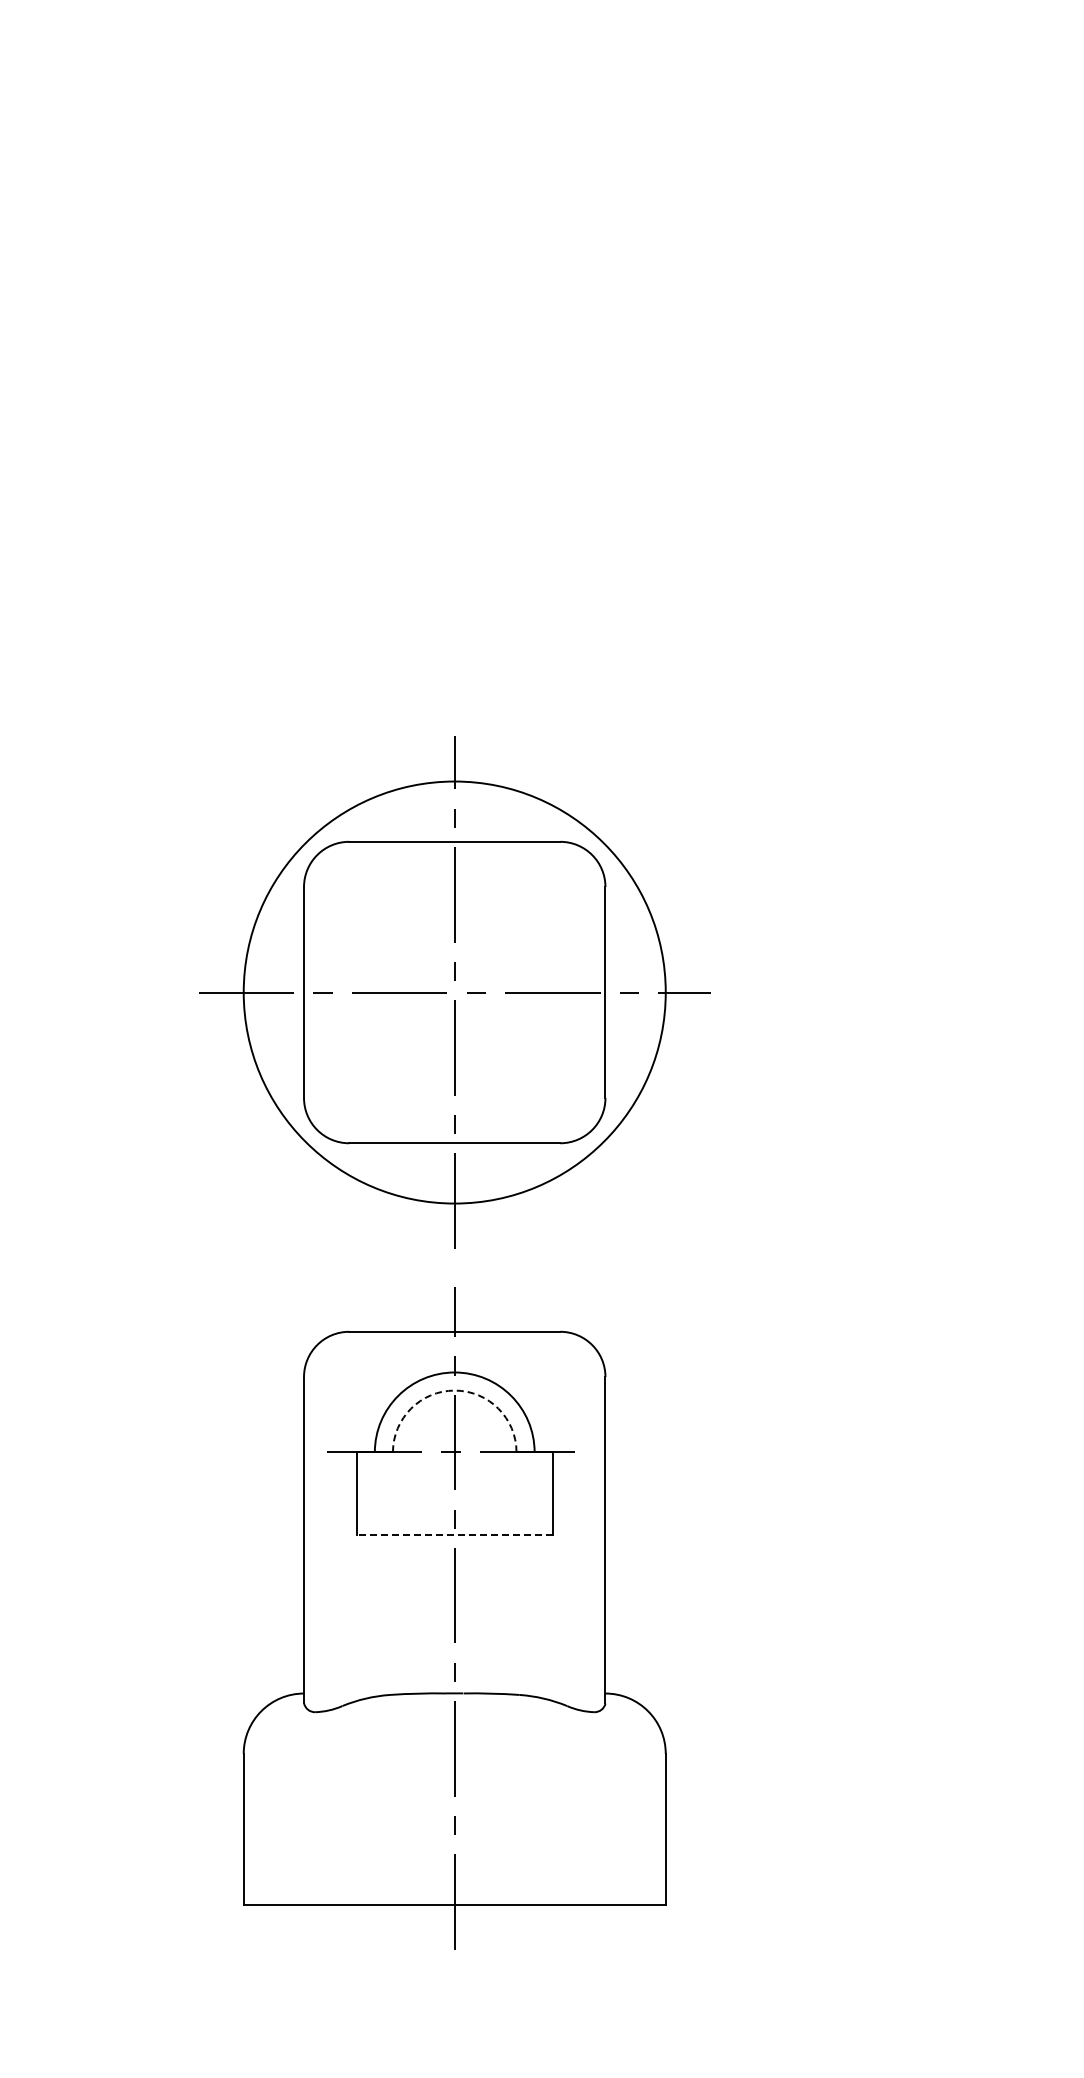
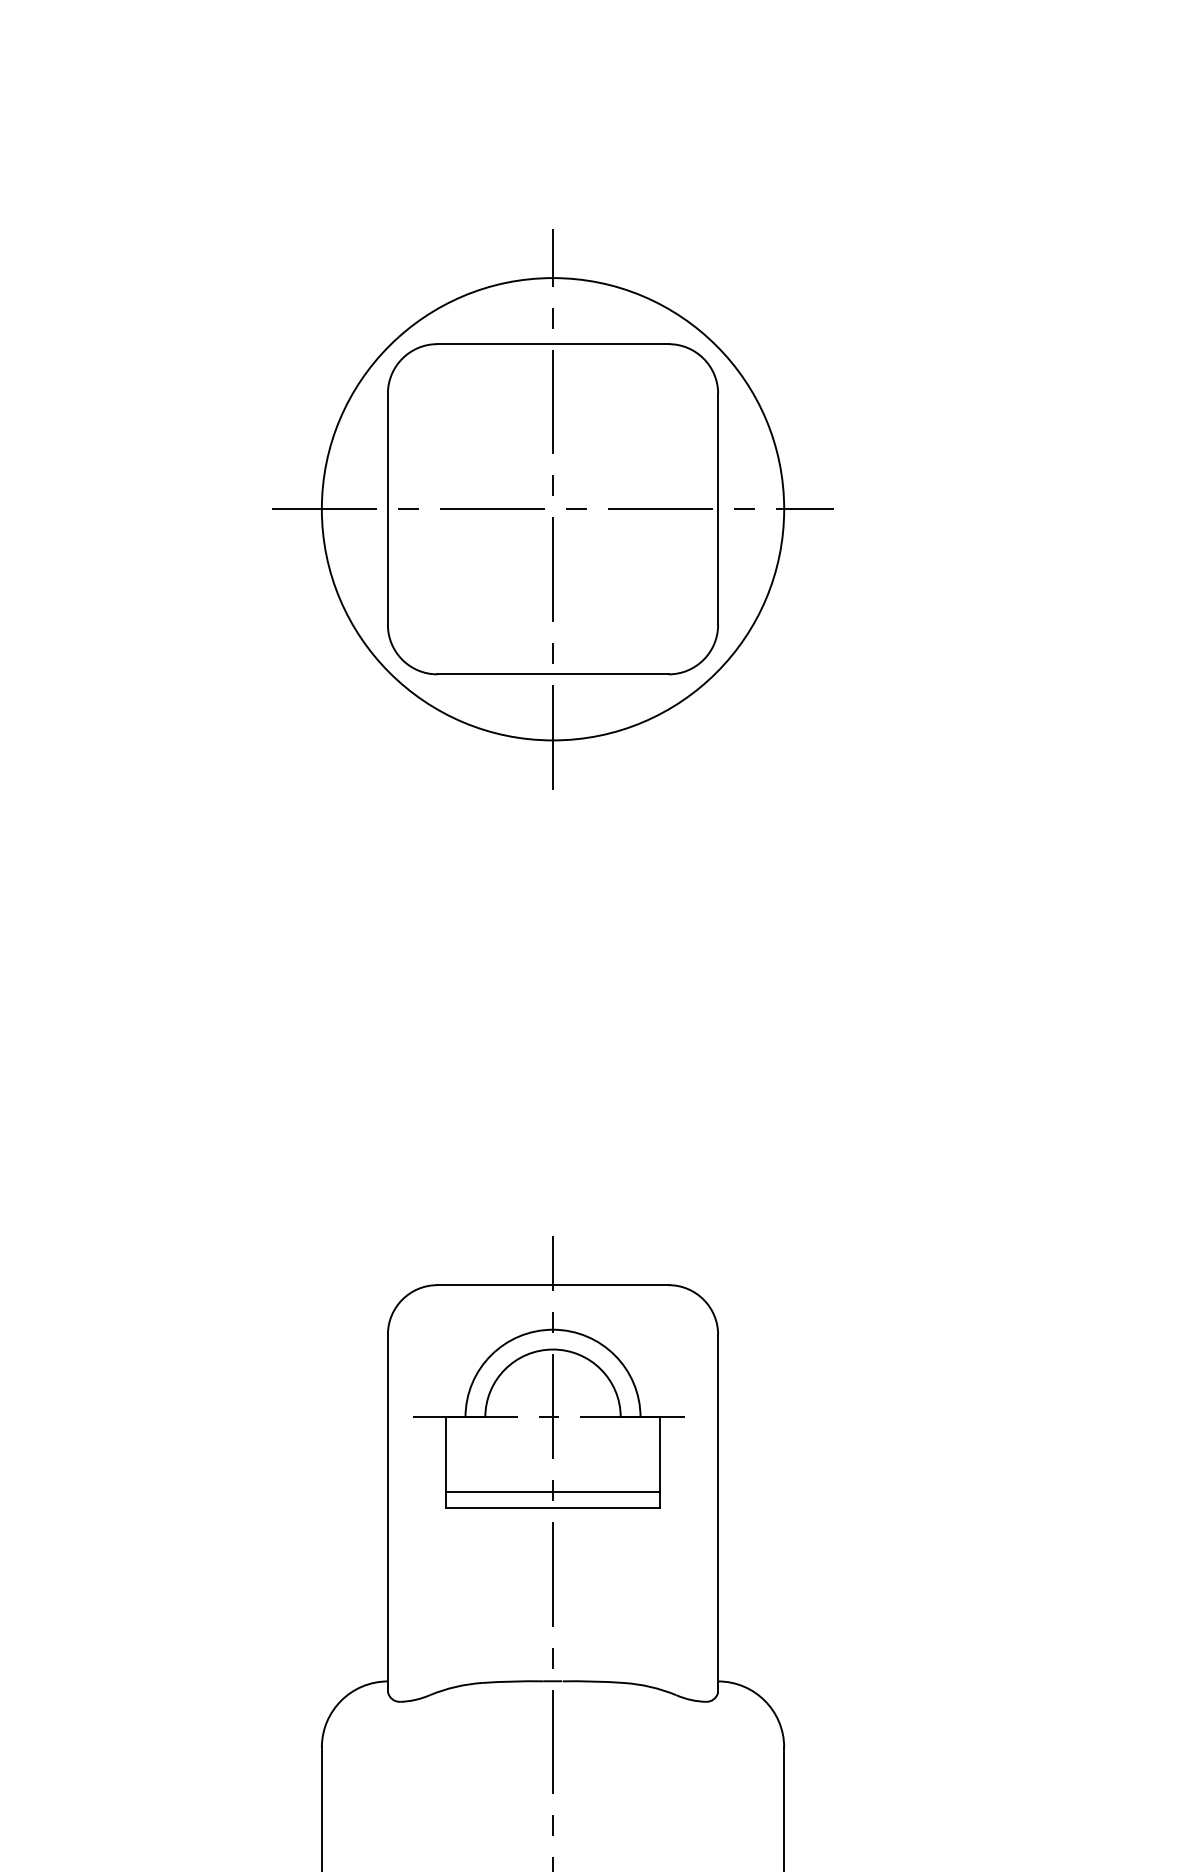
part: (454, 992) -> (552, 509), moved
arc: (454, 1390) -> (552, 1349), dashed -> solid
line: (454, 1520) -> (552, 1491), added
line: (454, 1535) -> (552, 1508), dashed -> solid

